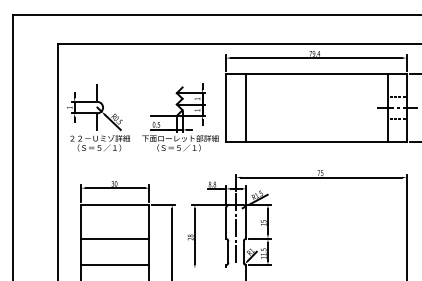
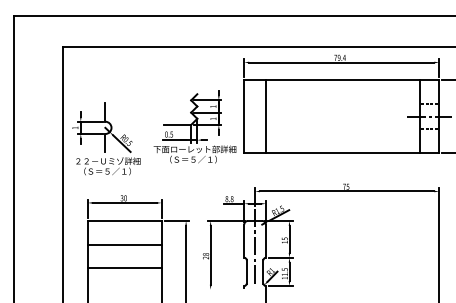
part: (97, 117) -> (105, 138), moved
line: (115, 238) -> (124, 244), moved
line: (115, 265) -> (124, 268), moved

